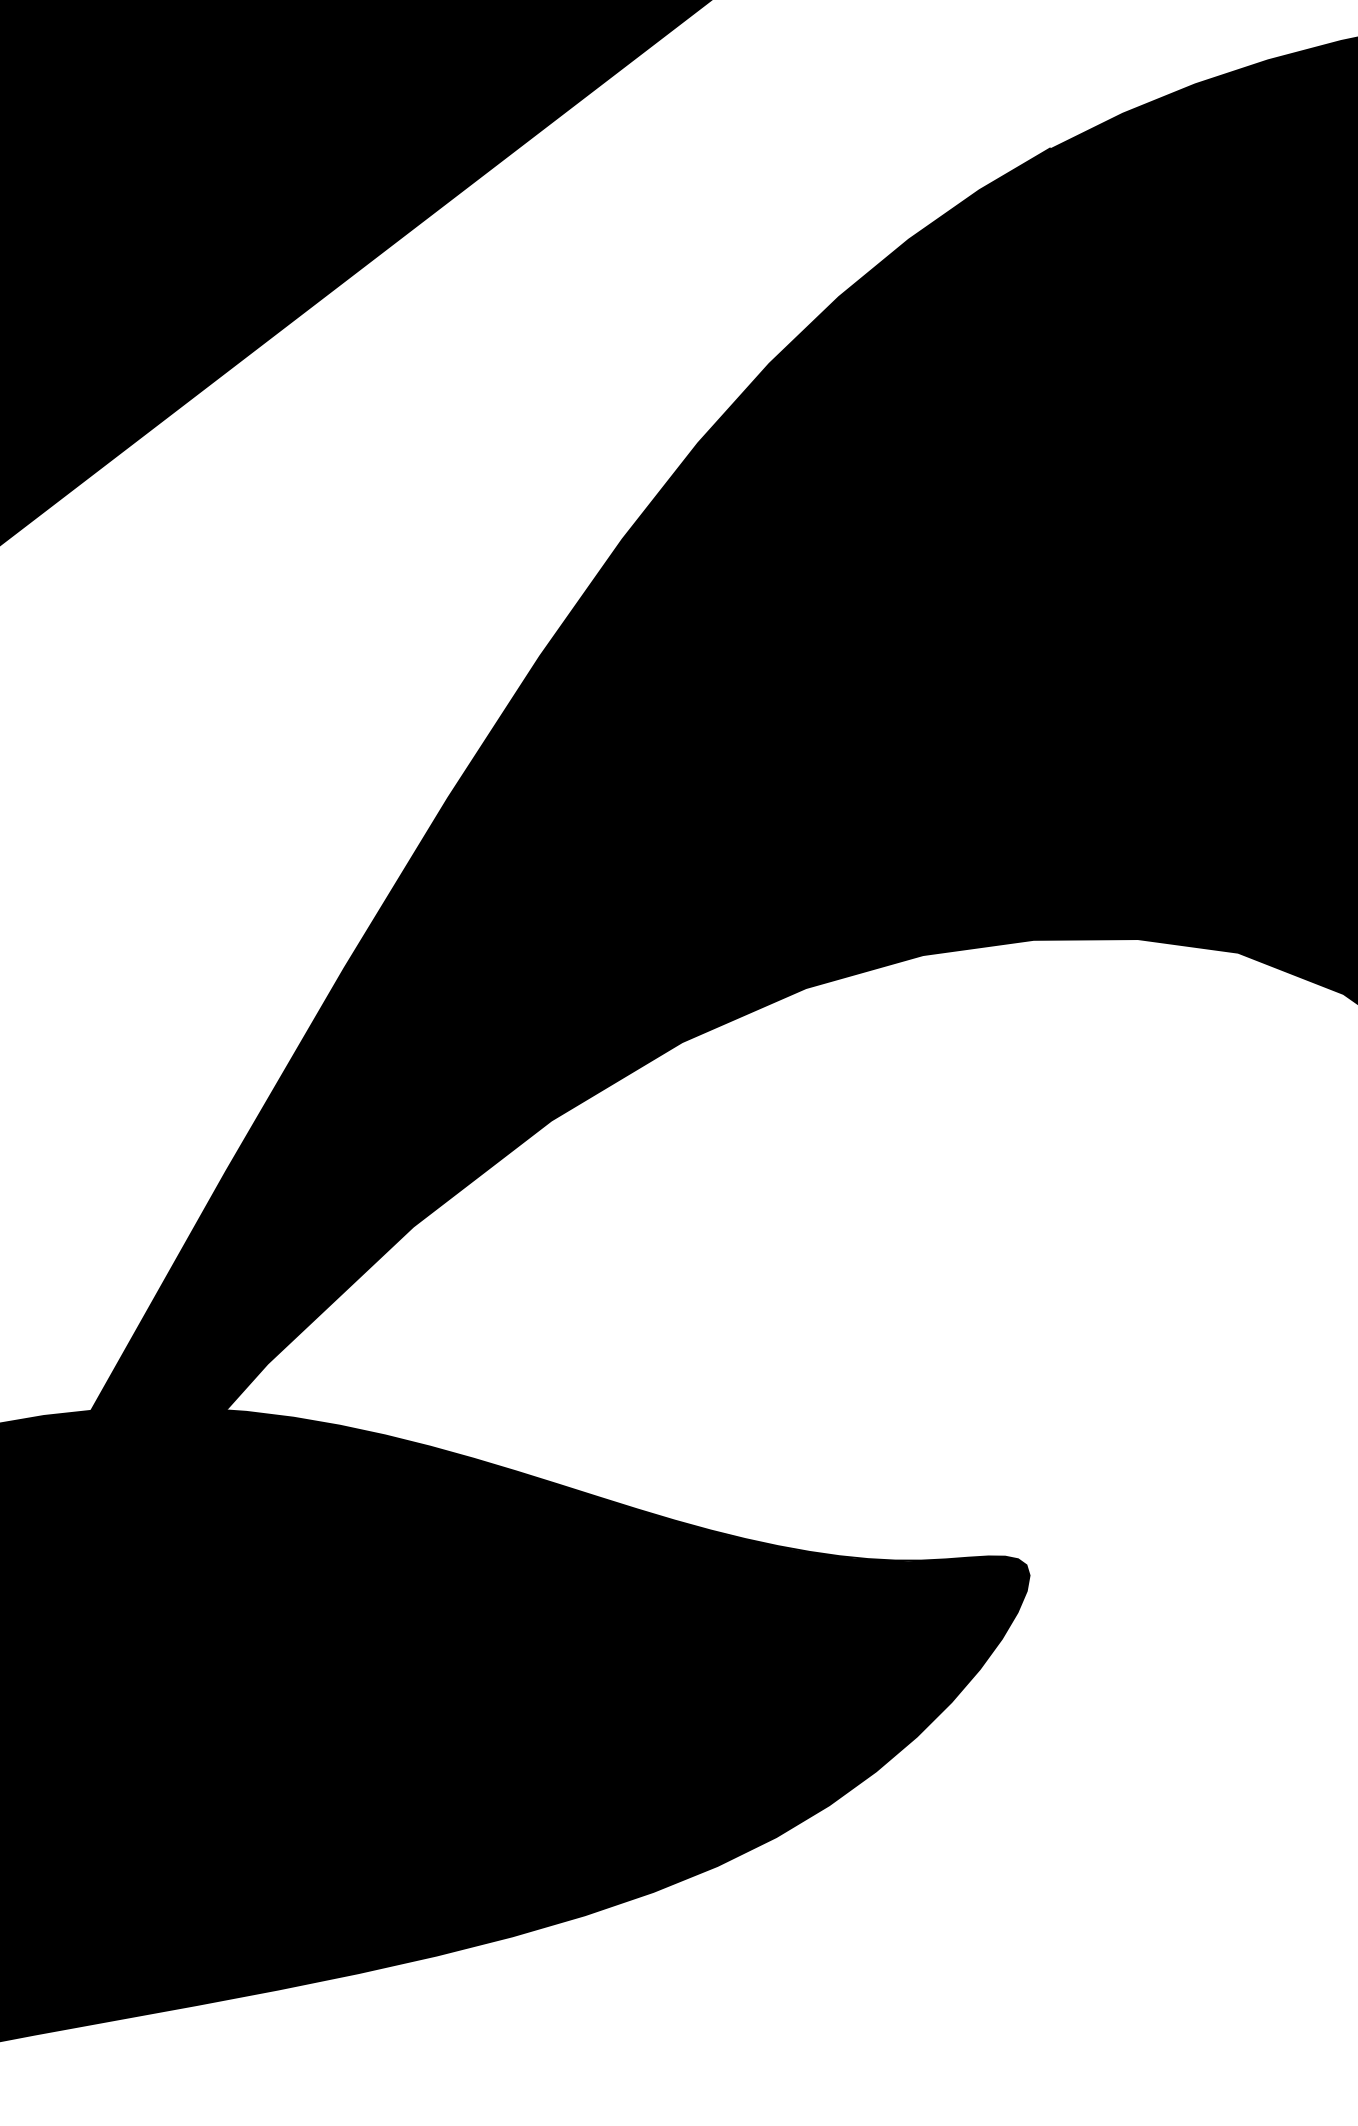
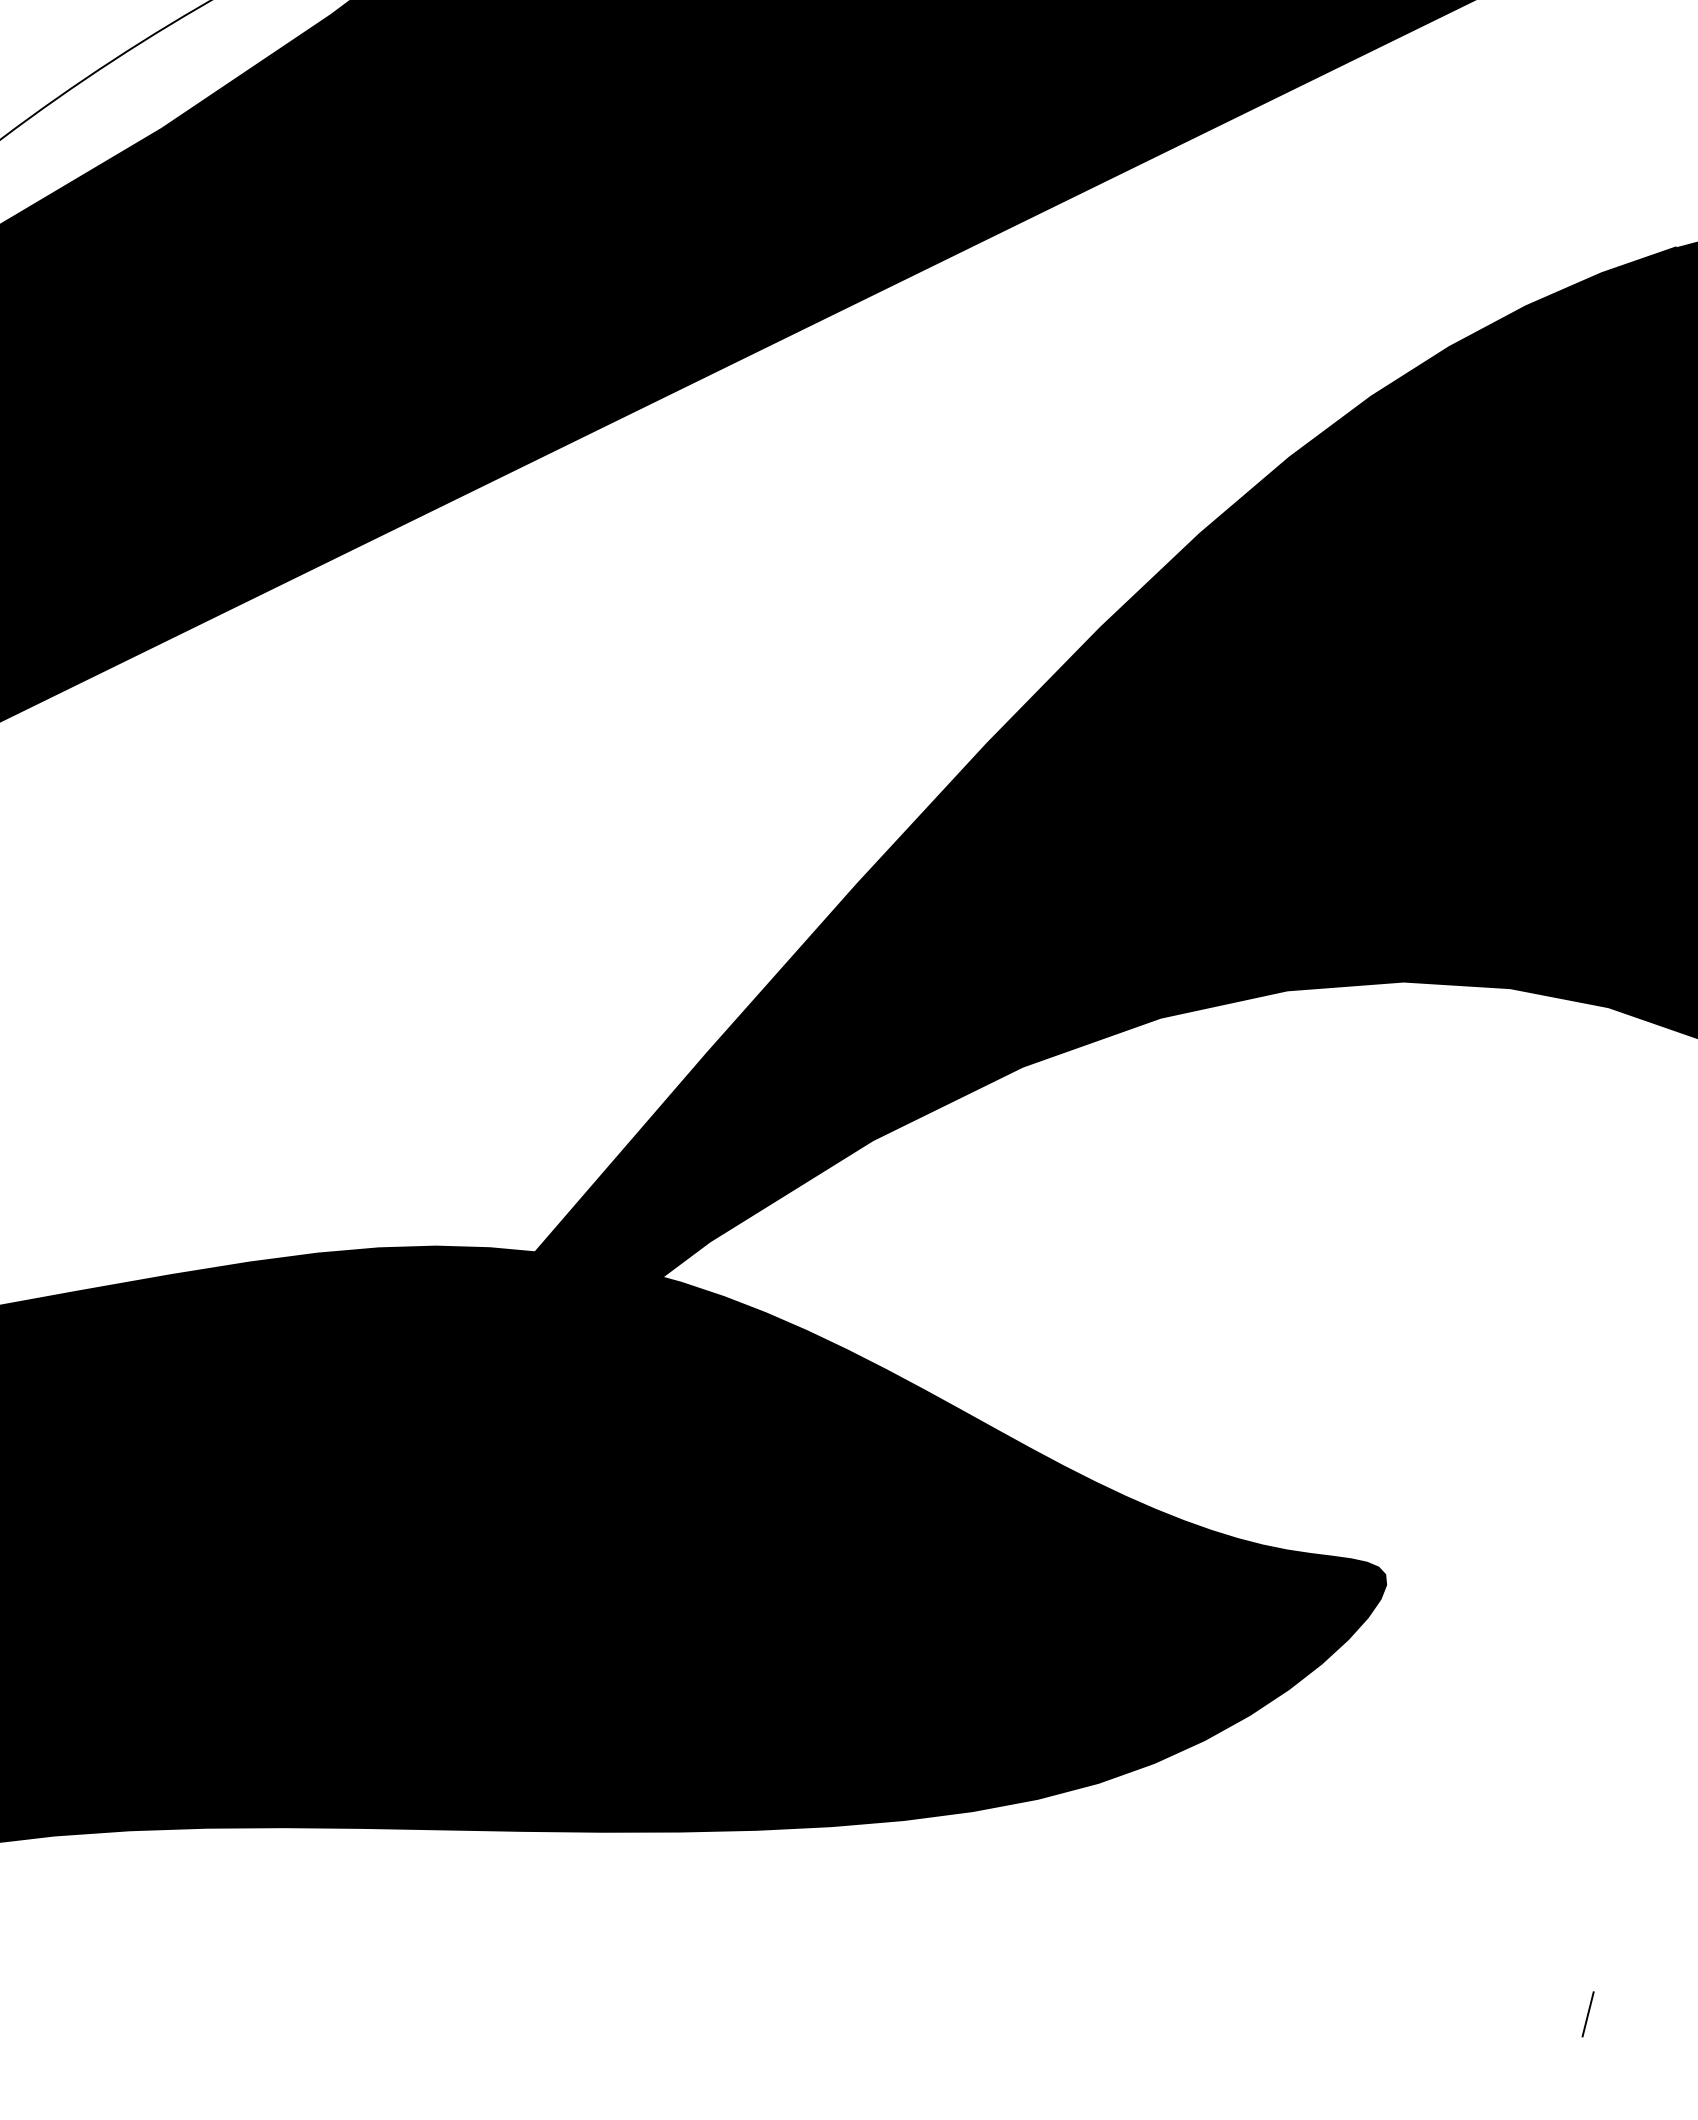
line: (1323, 1973) -> (1587, 2014), added

